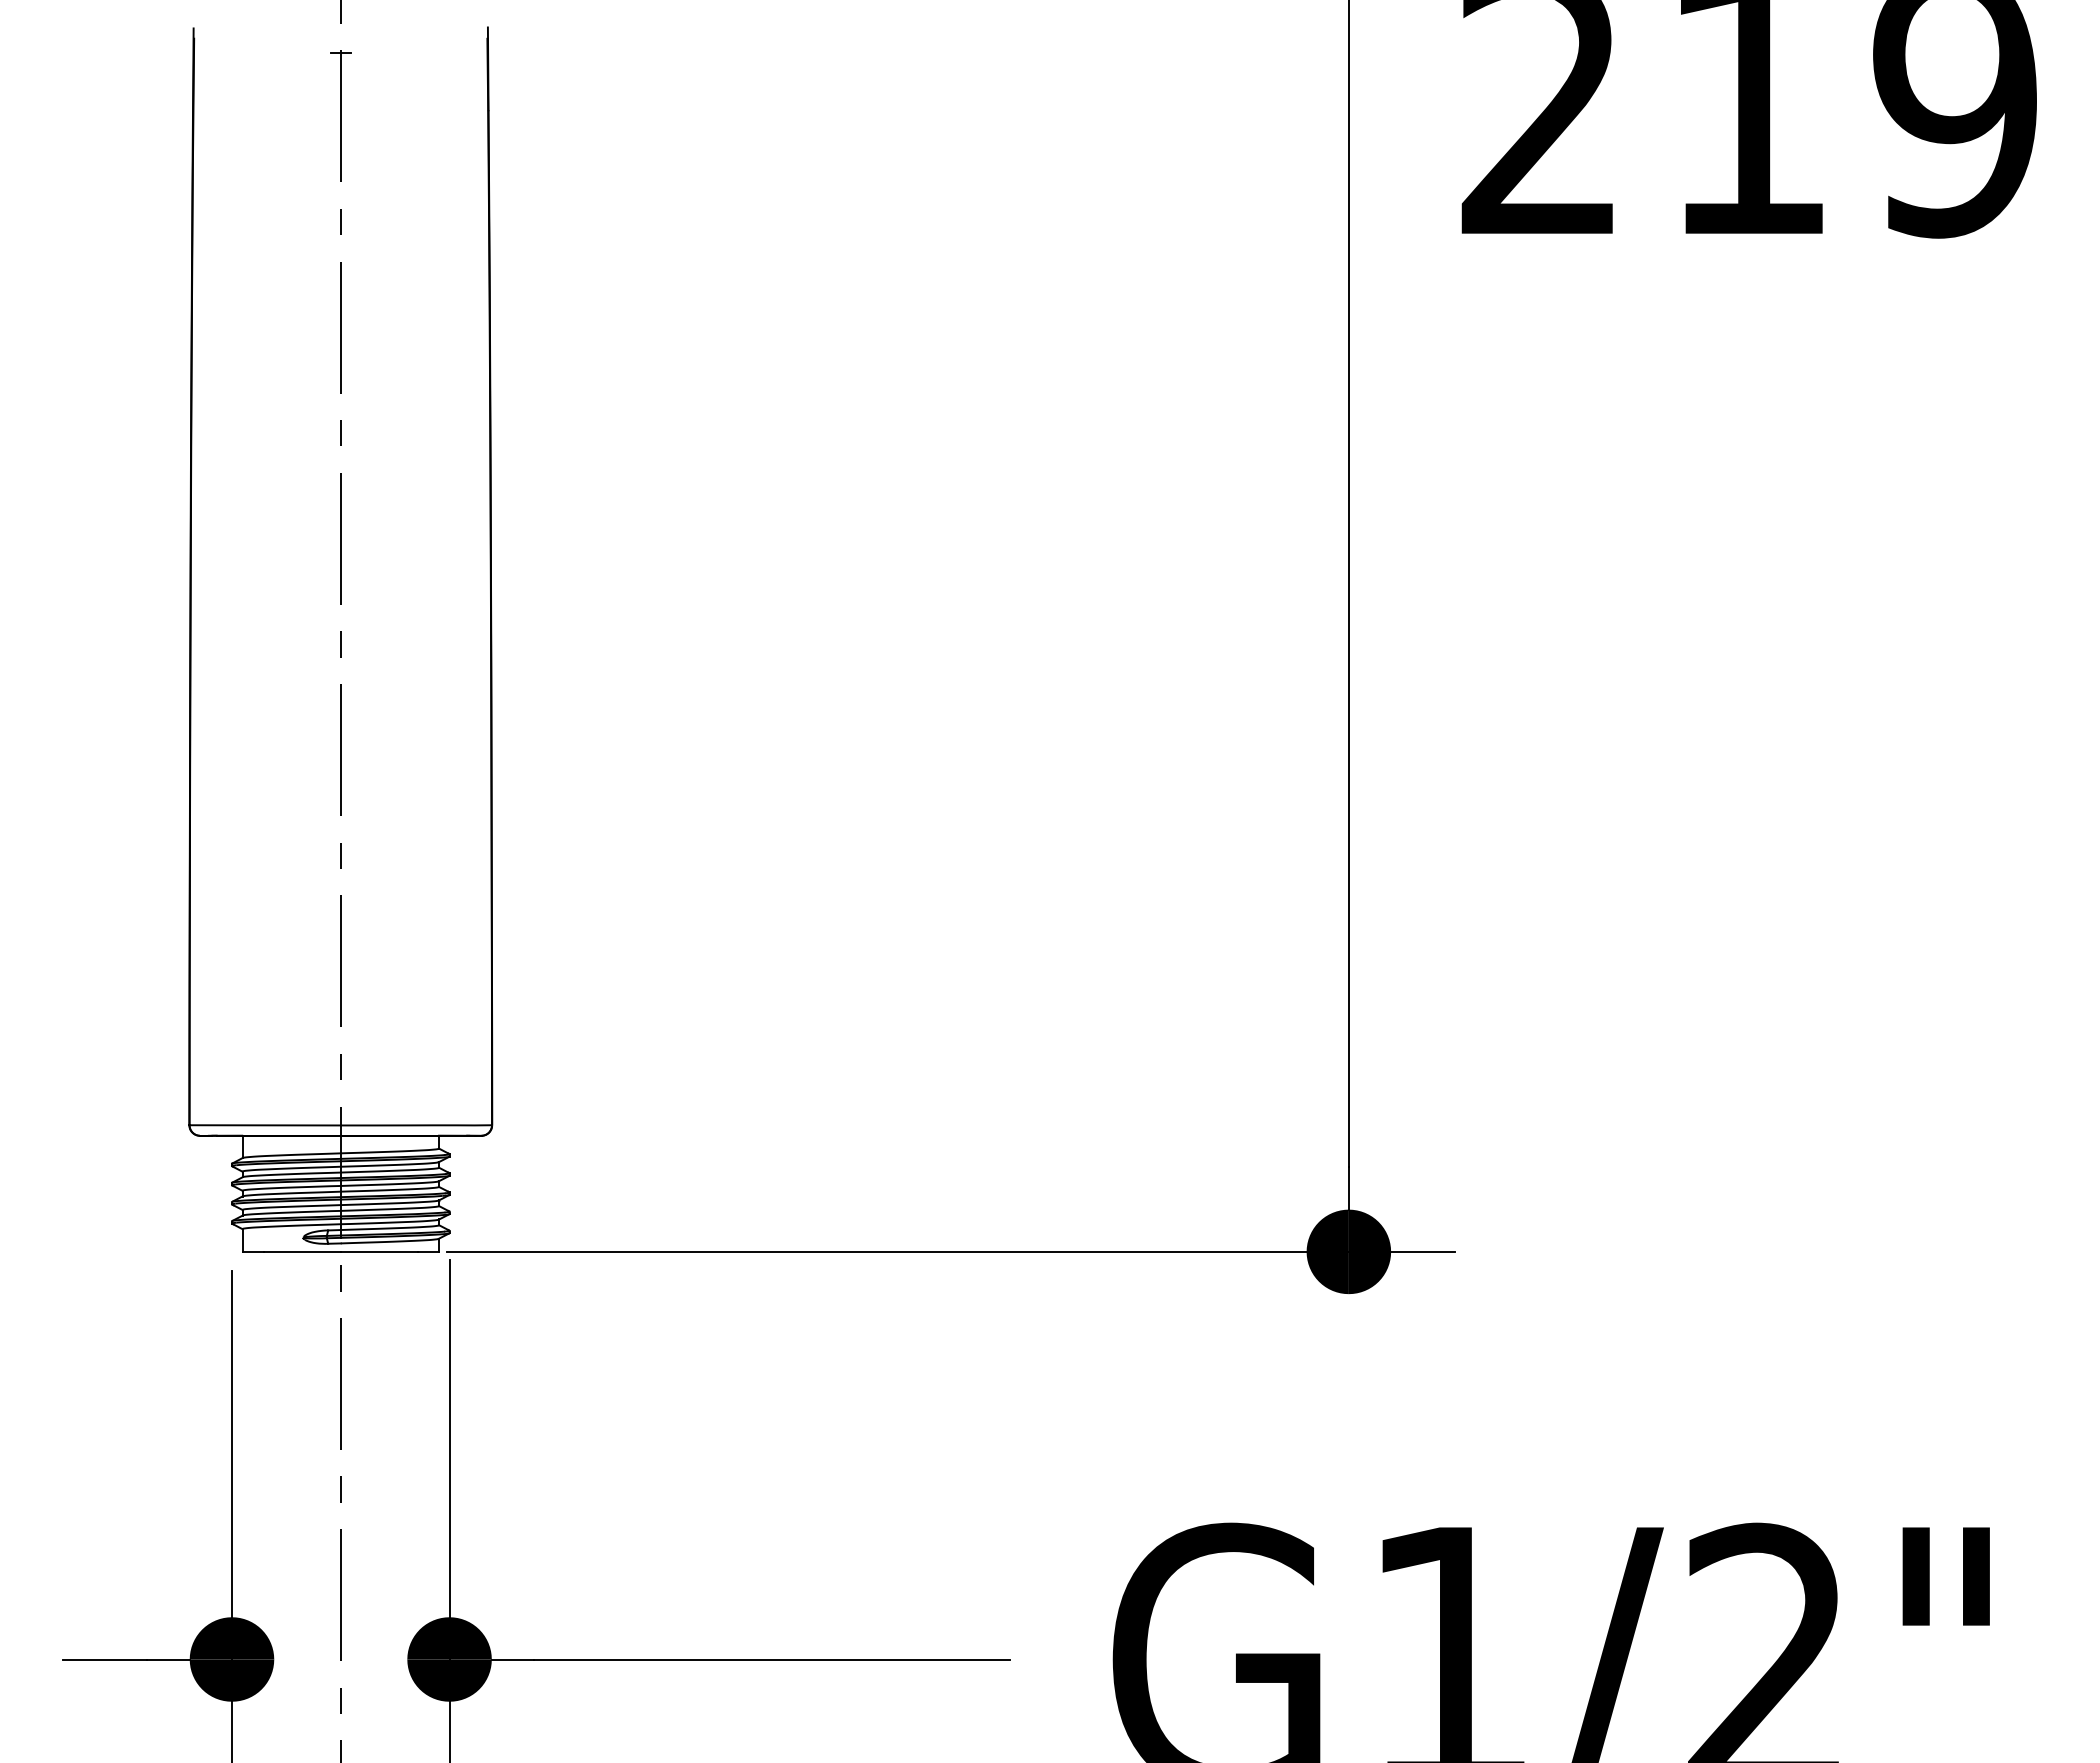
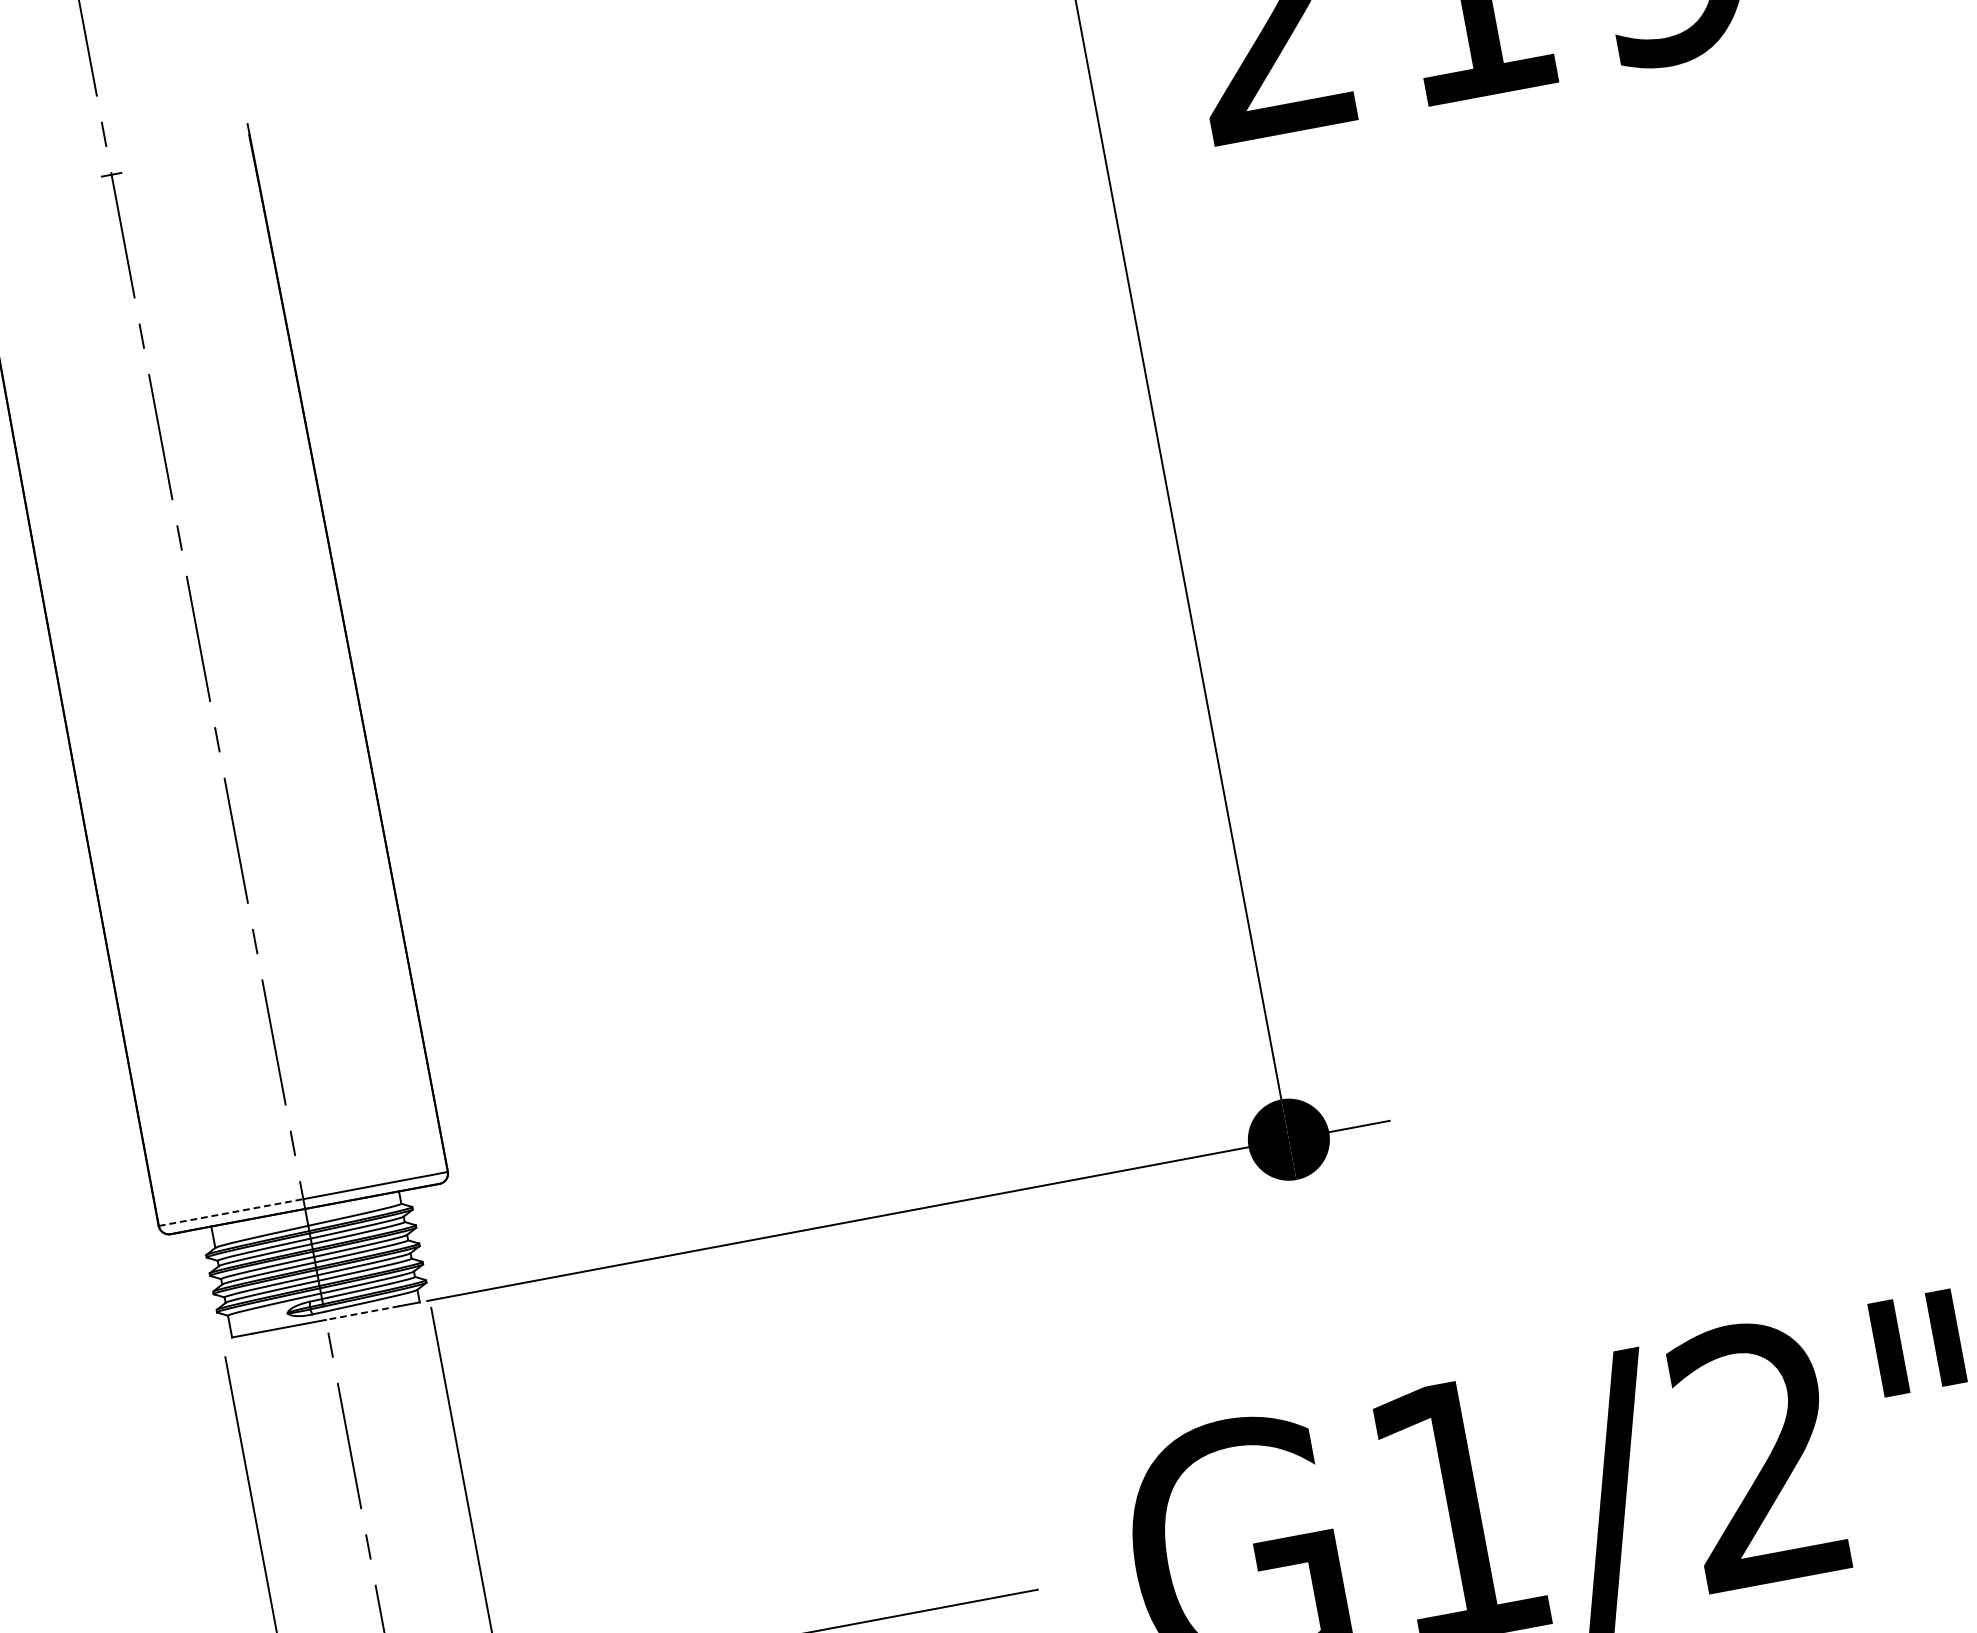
line: (265, 1125) -> (231, 1212), solid -> dashed
line: (378, 1251) -> (361, 1312), solid -> dashed

